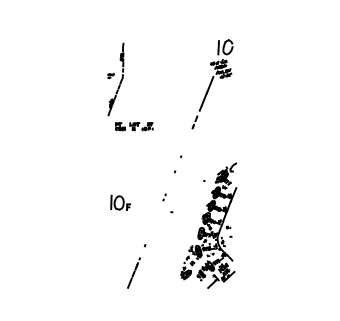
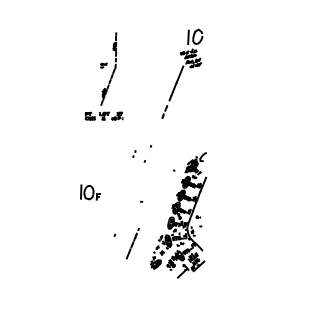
part: (115, 79) -> (108, 69), moved
part: (164, 197) -> (134, 154), moved
line: (133, 272) -> (132, 243), moved

